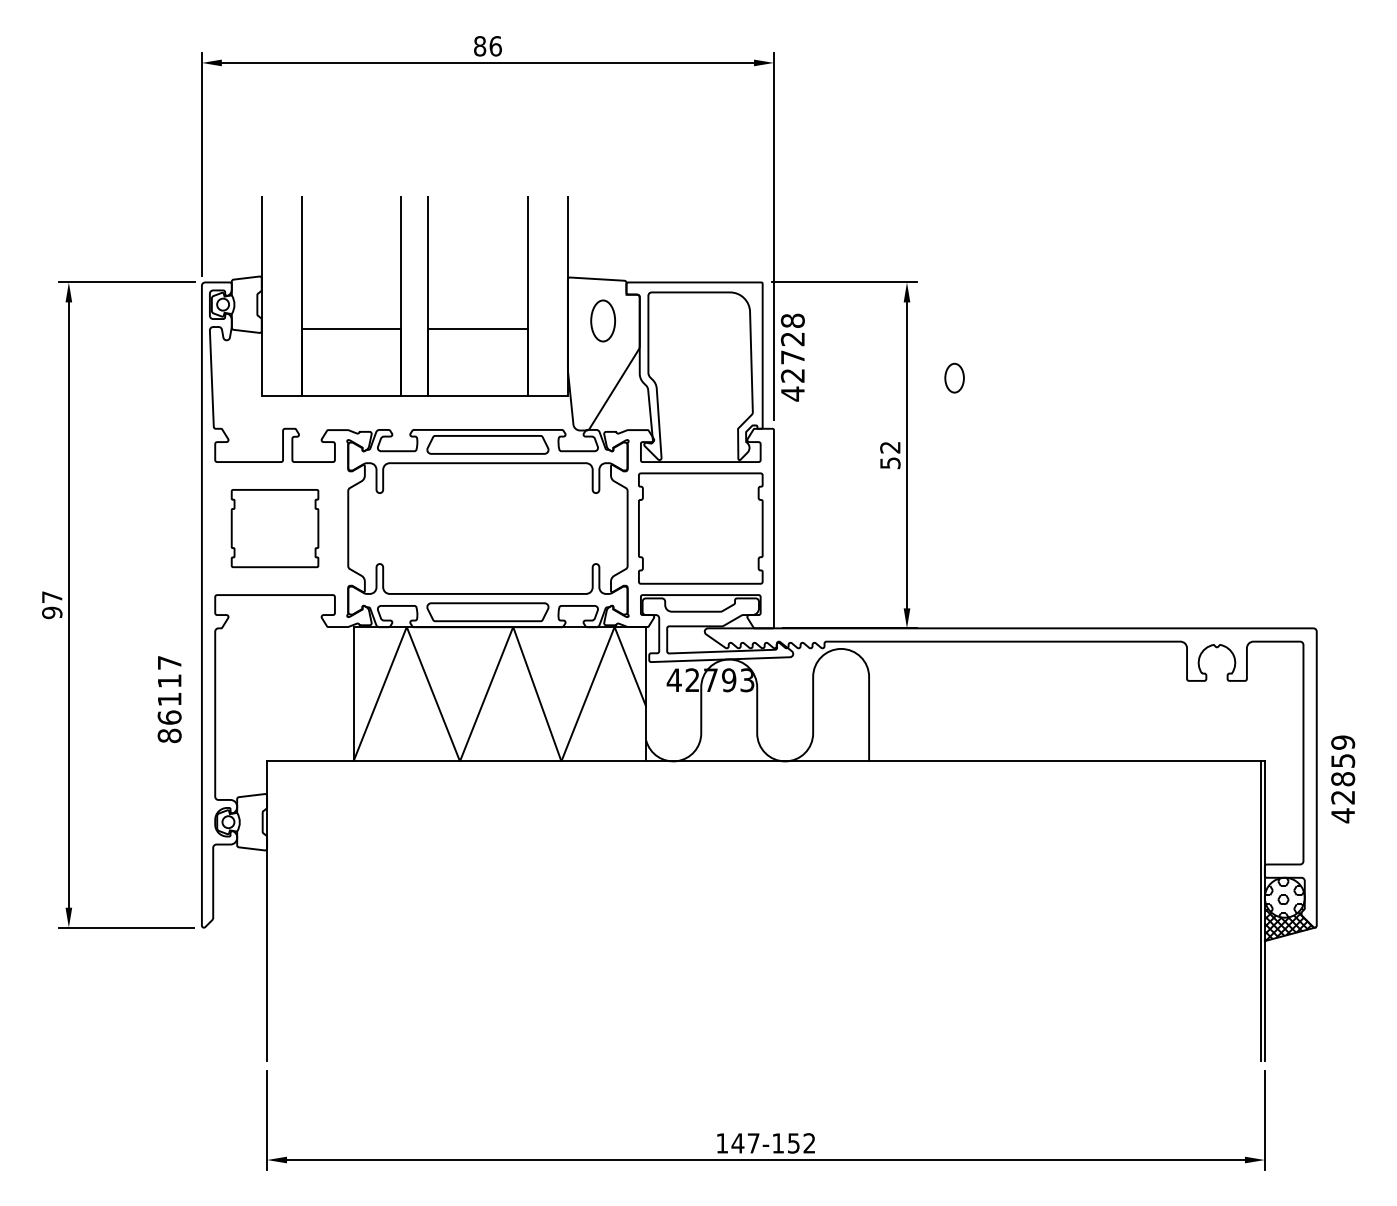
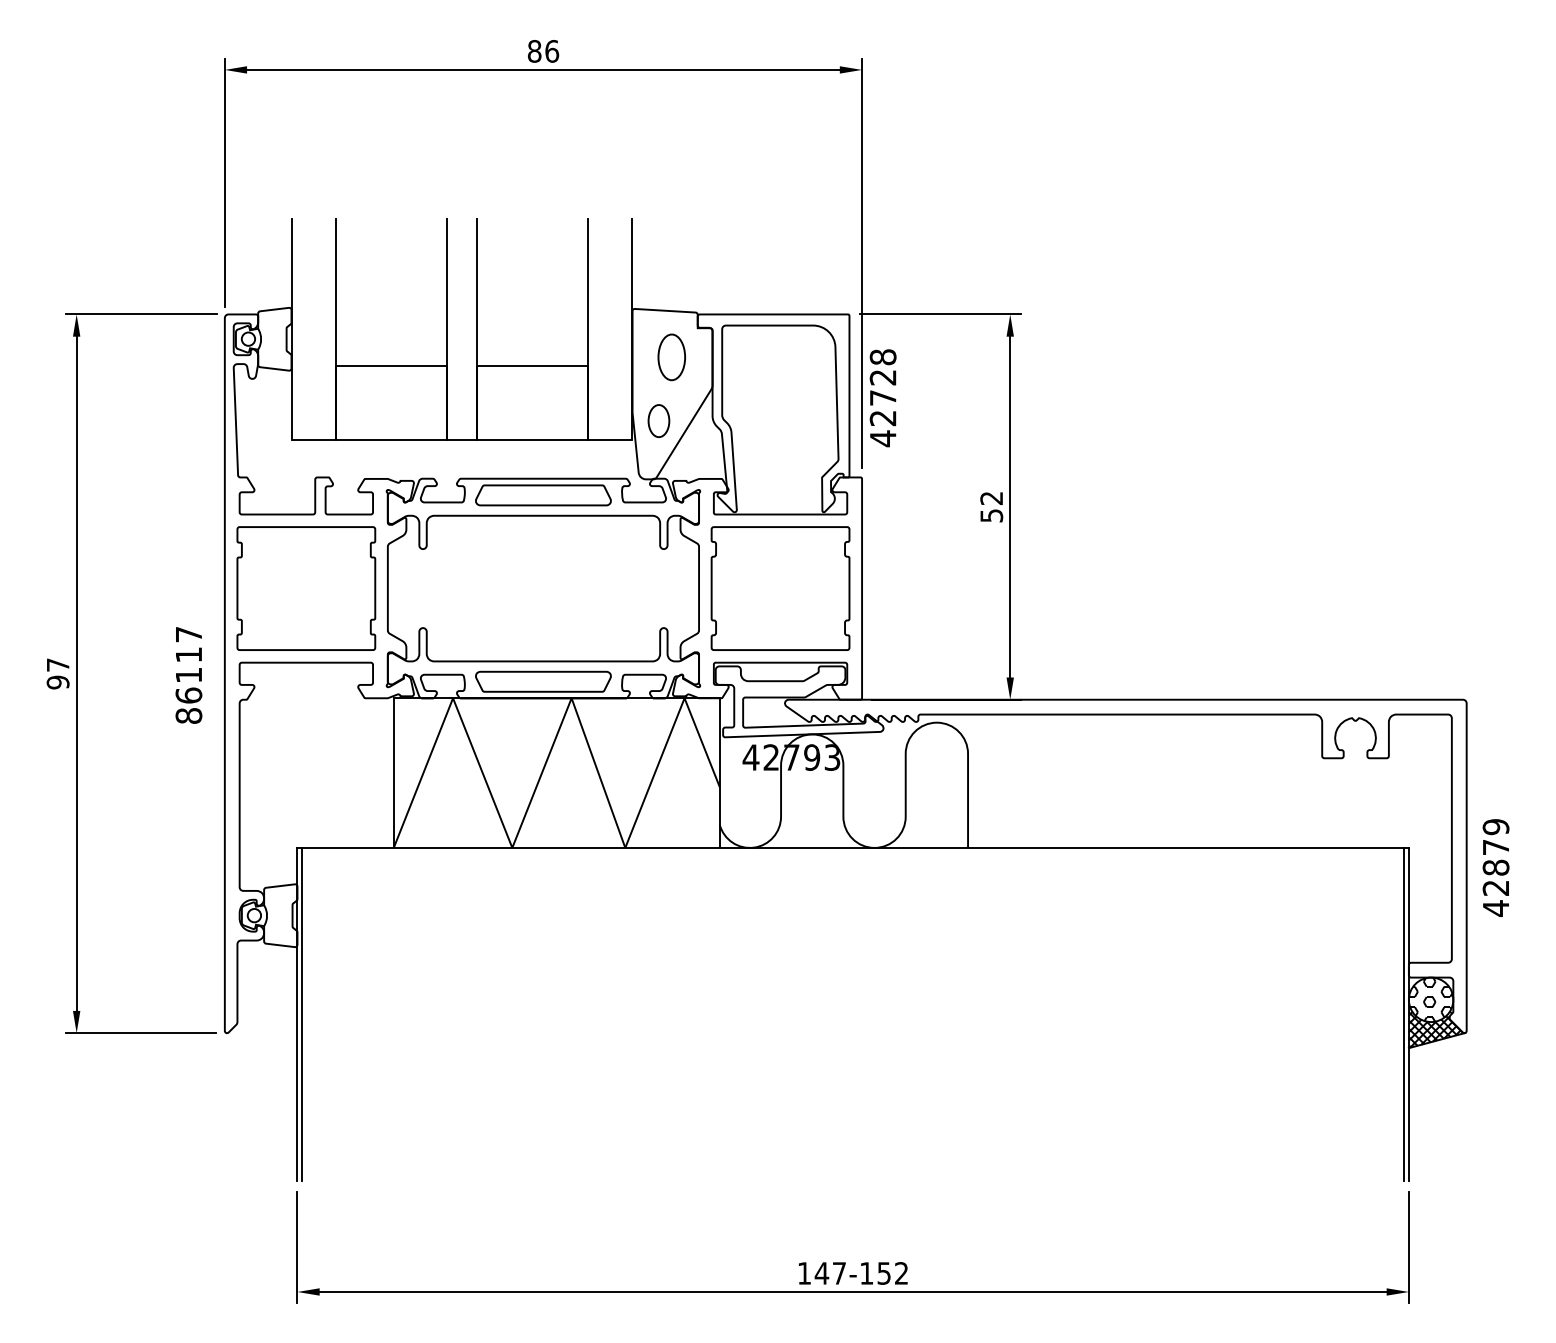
part: (954, 377) -> (658, 420), moved
part: (274, 528) -> (305, 588), size x1.43
text: (169, 699) -> (188, 675), moved
text: (1343, 760) -> (1496, 846), 42859 -> 42879
line: (271, 910) -> (302, 1014), added

